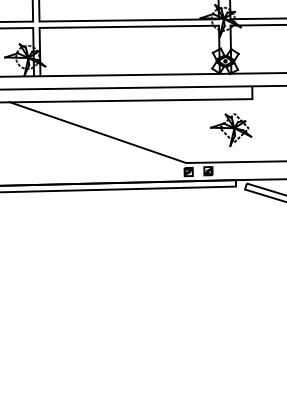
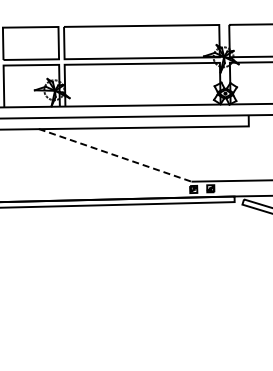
part: (231, 130) -> (230, 153), removed
line: (98, 132) -> (115, 155), solid -> dashed

